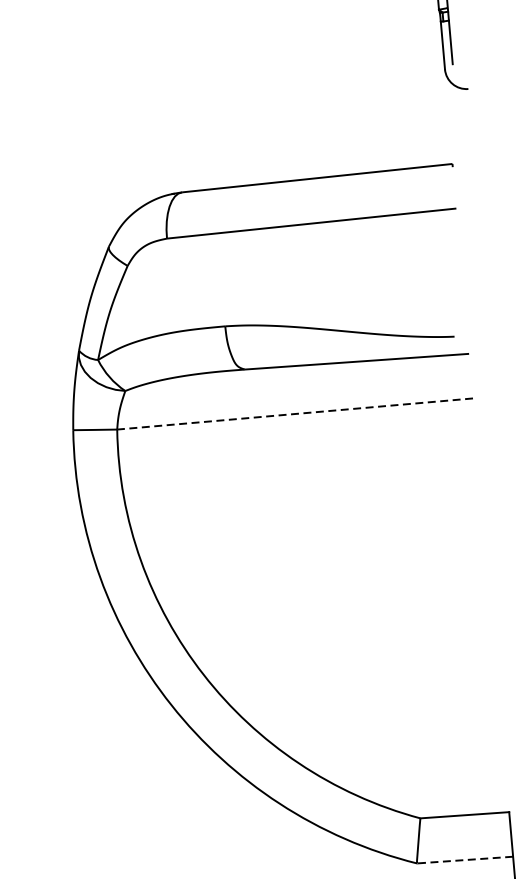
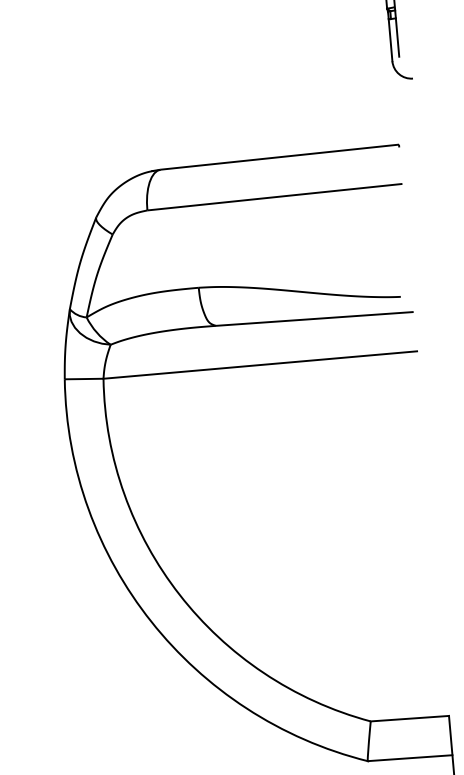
line: (294, 414) -> (259, 365), dashed -> solid
line: (464, 860) -> (409, 758), dashed -> solid

